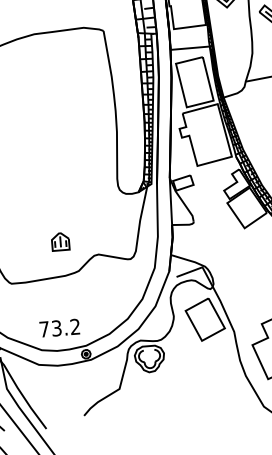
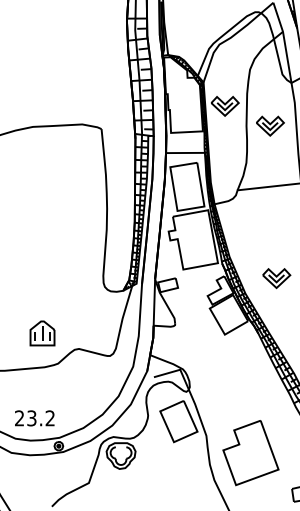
part: (60, 241) -> (42, 333), size x1.43
text: (44, 329) -> (19, 418), 73.2 -> 23.2

